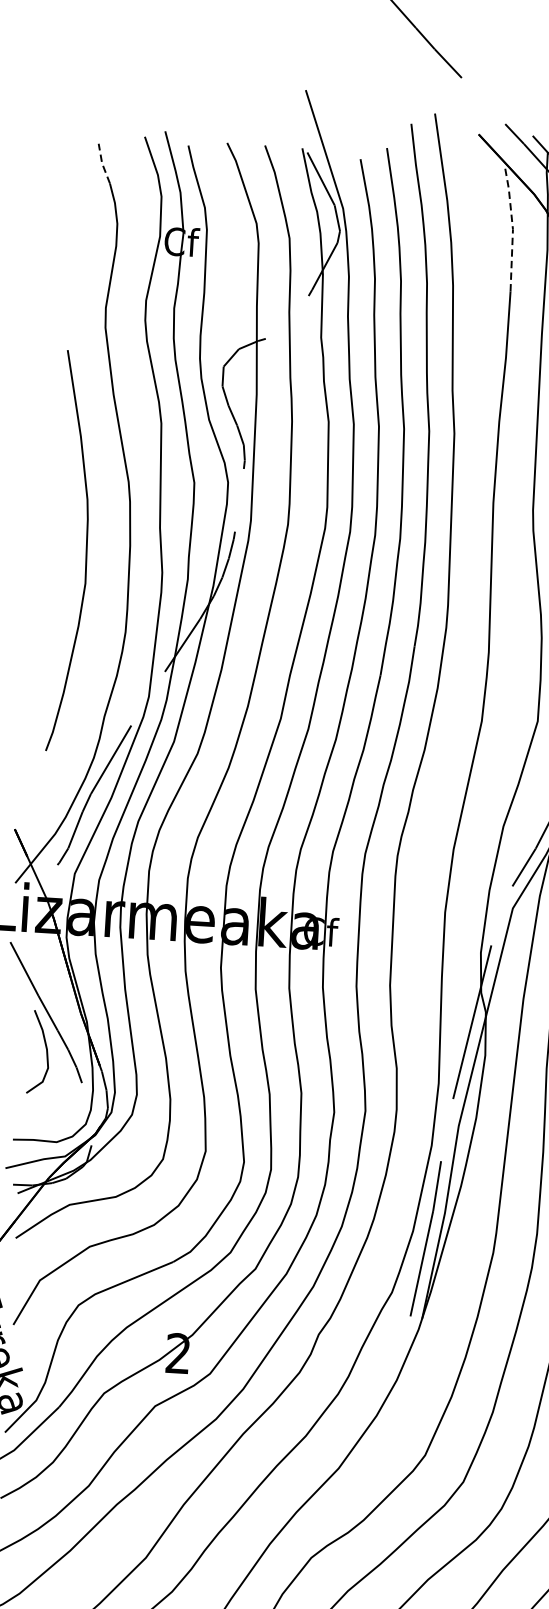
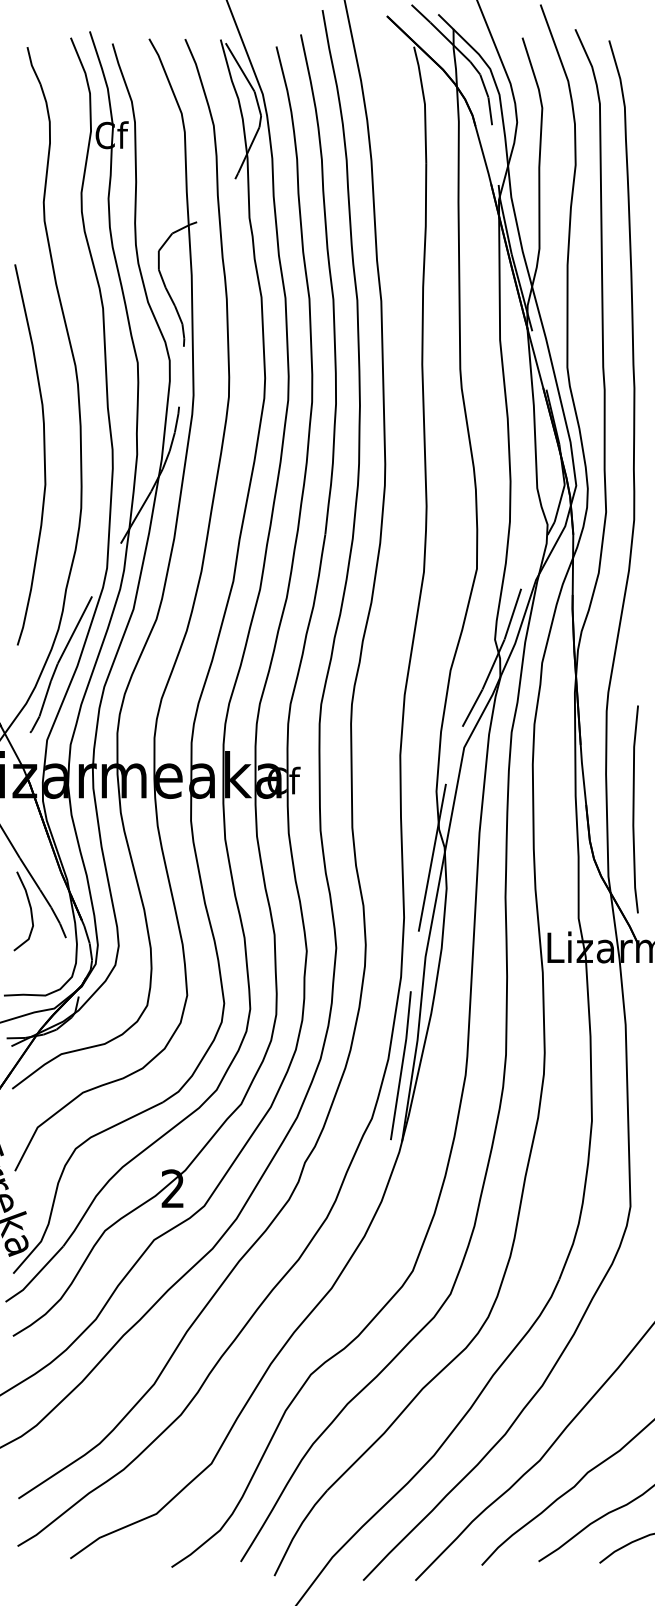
line: (101, 163) -> (31, 65), dashed -> solid
line: (512, 228) -> (424, 103), dashed -> solid
curve: (85, 551) -> (43, 454), moved

